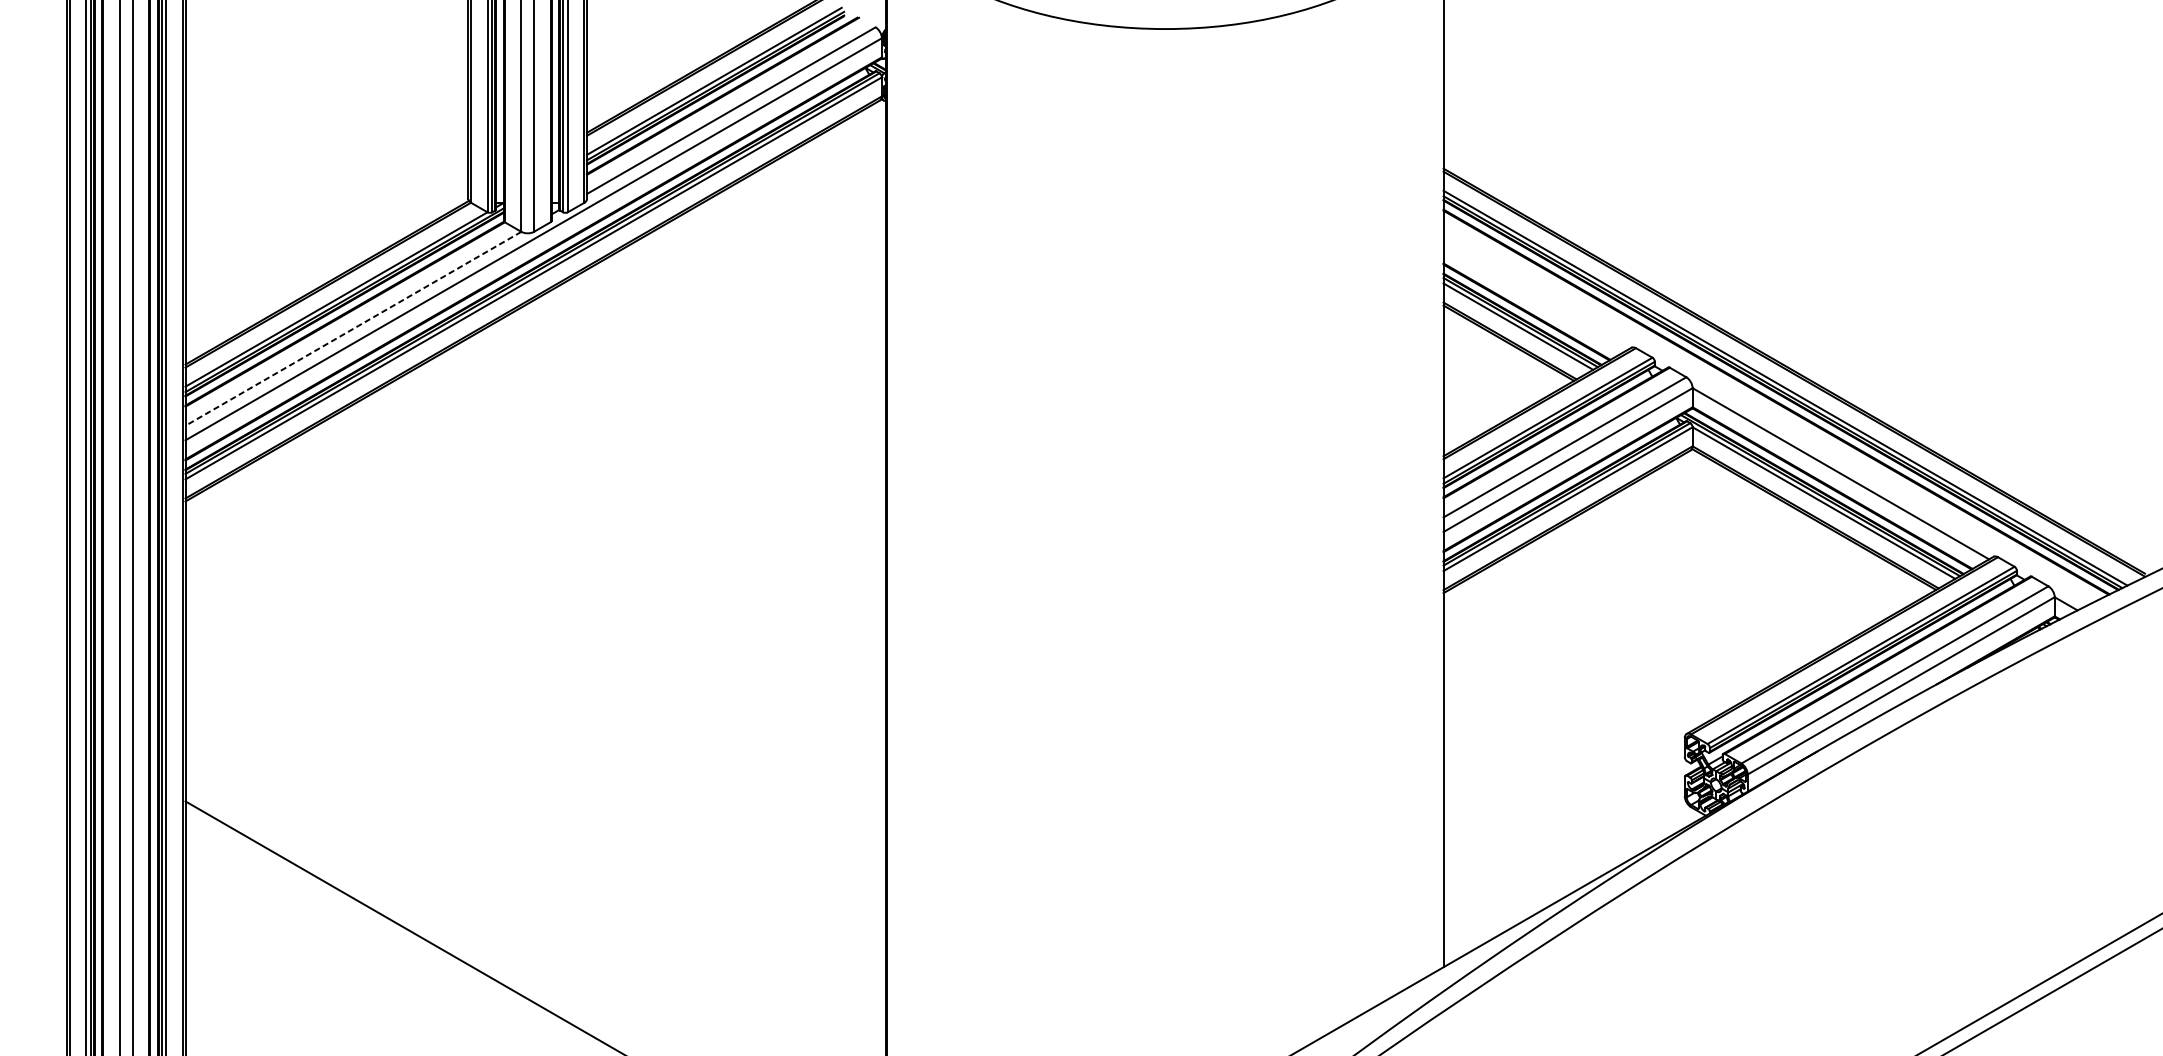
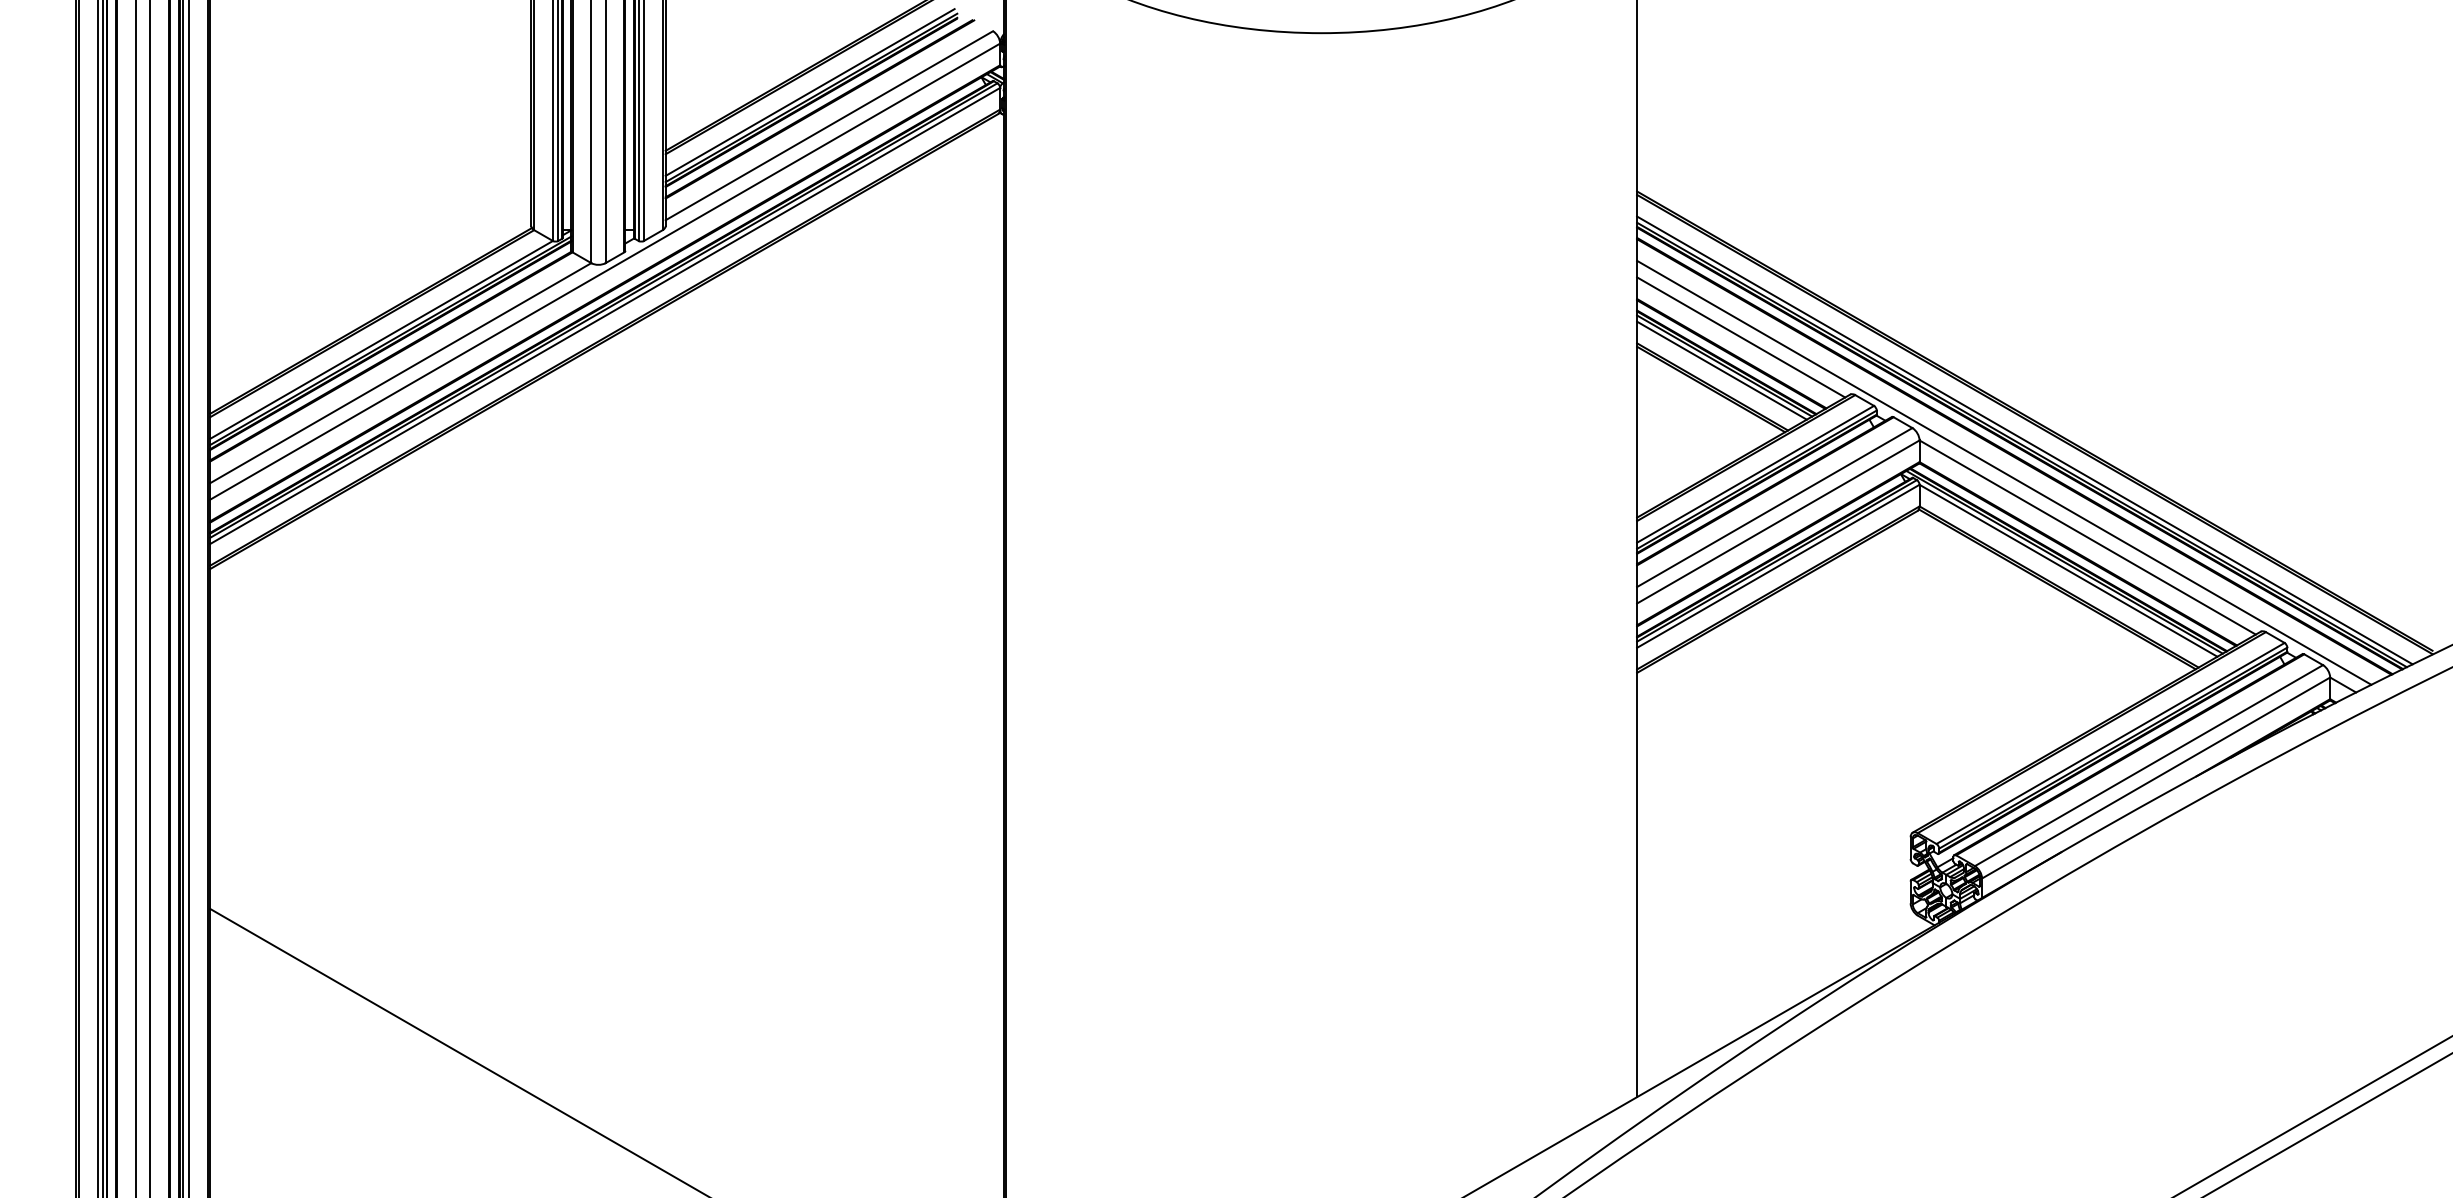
line: (1535, 297) -> (1741, 337), added
line: (353, 329) -> (400, 373), dashed -> solid
line: (1767, 416) -> (2004, 472), added

